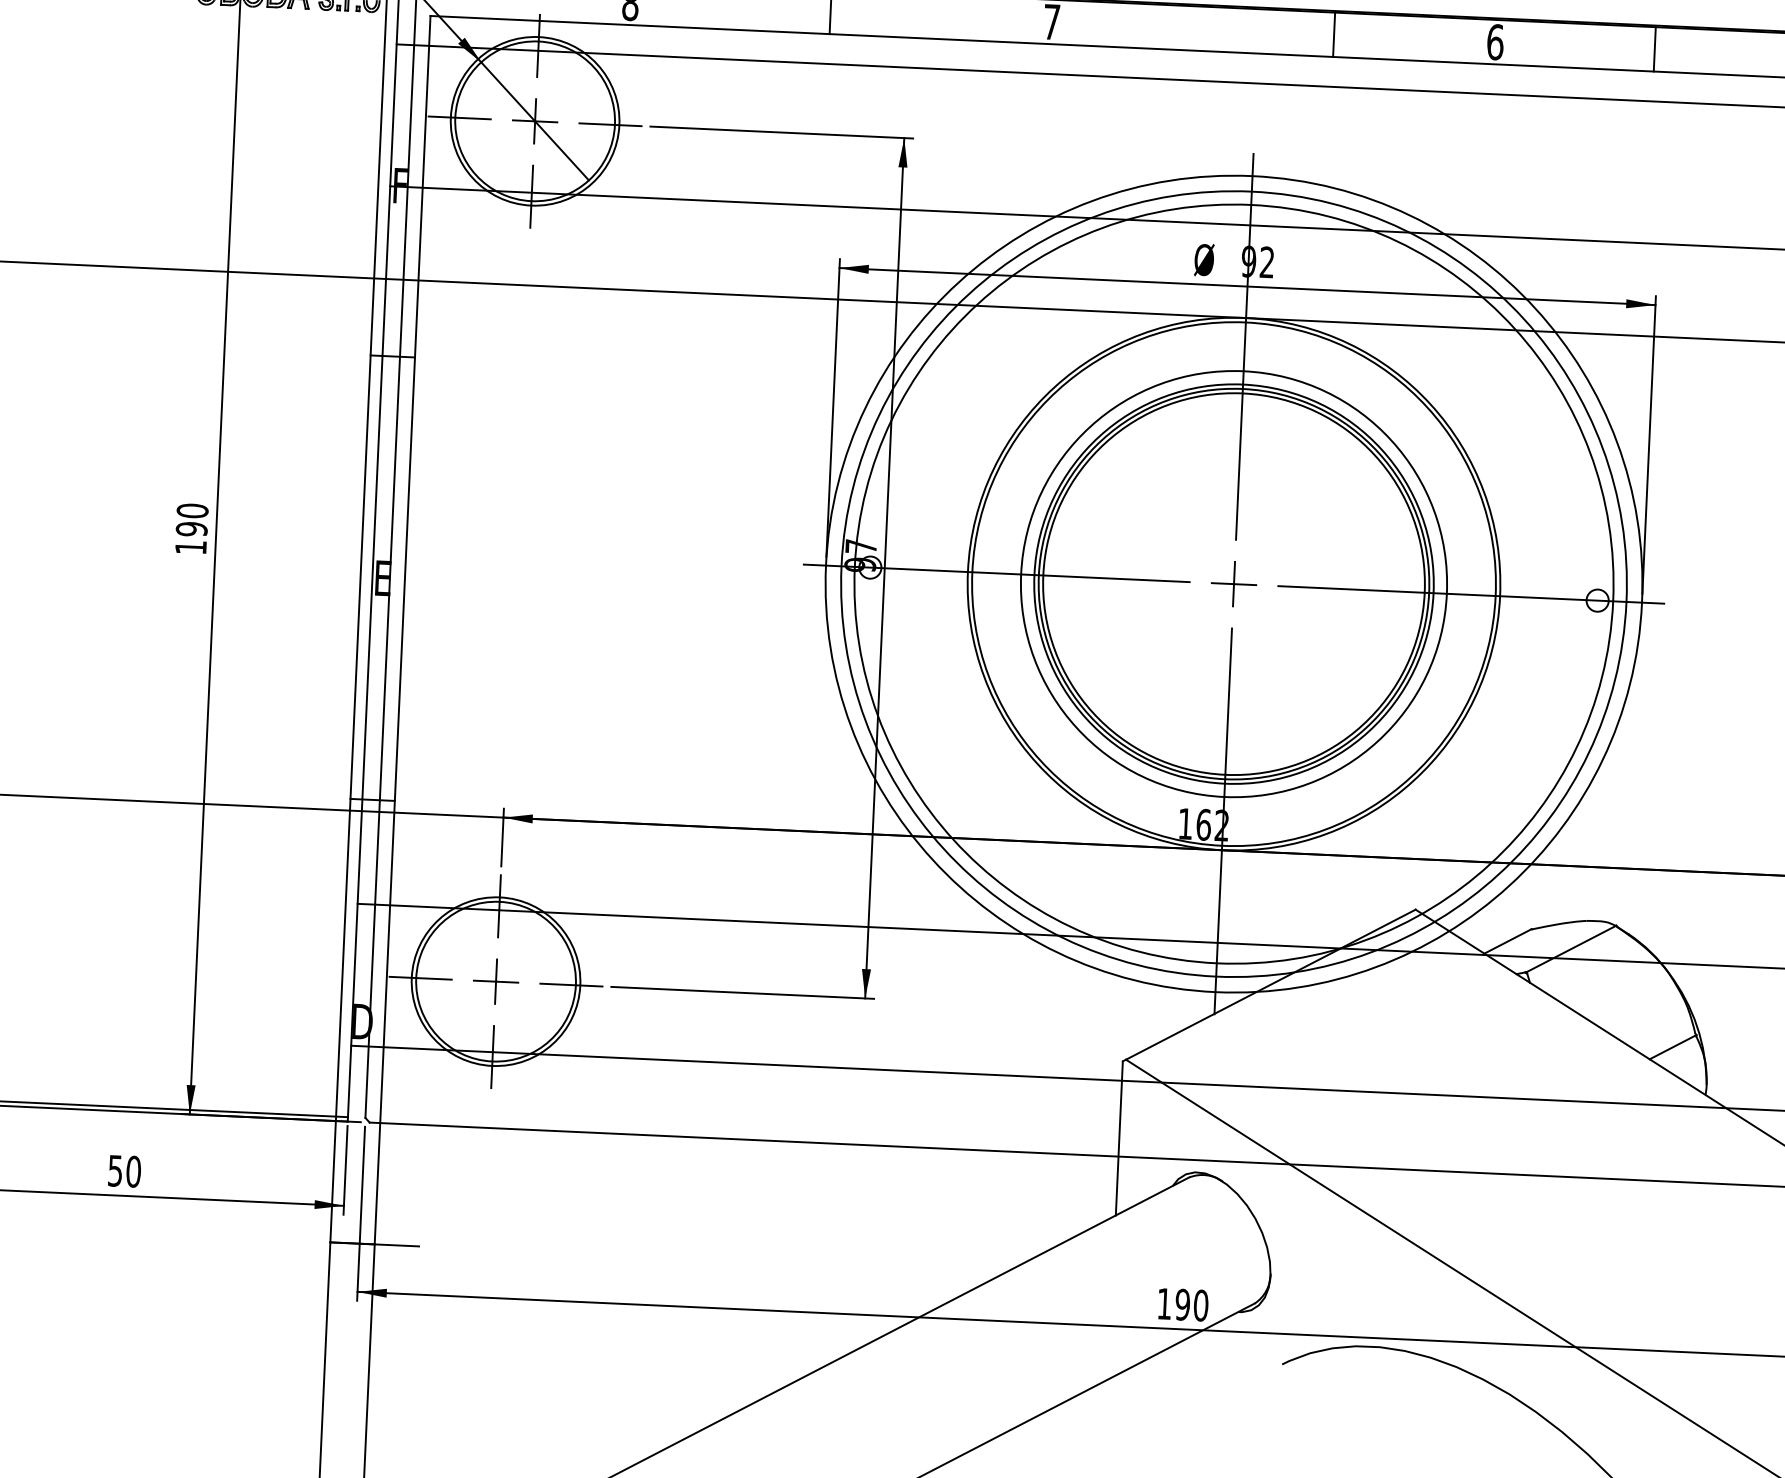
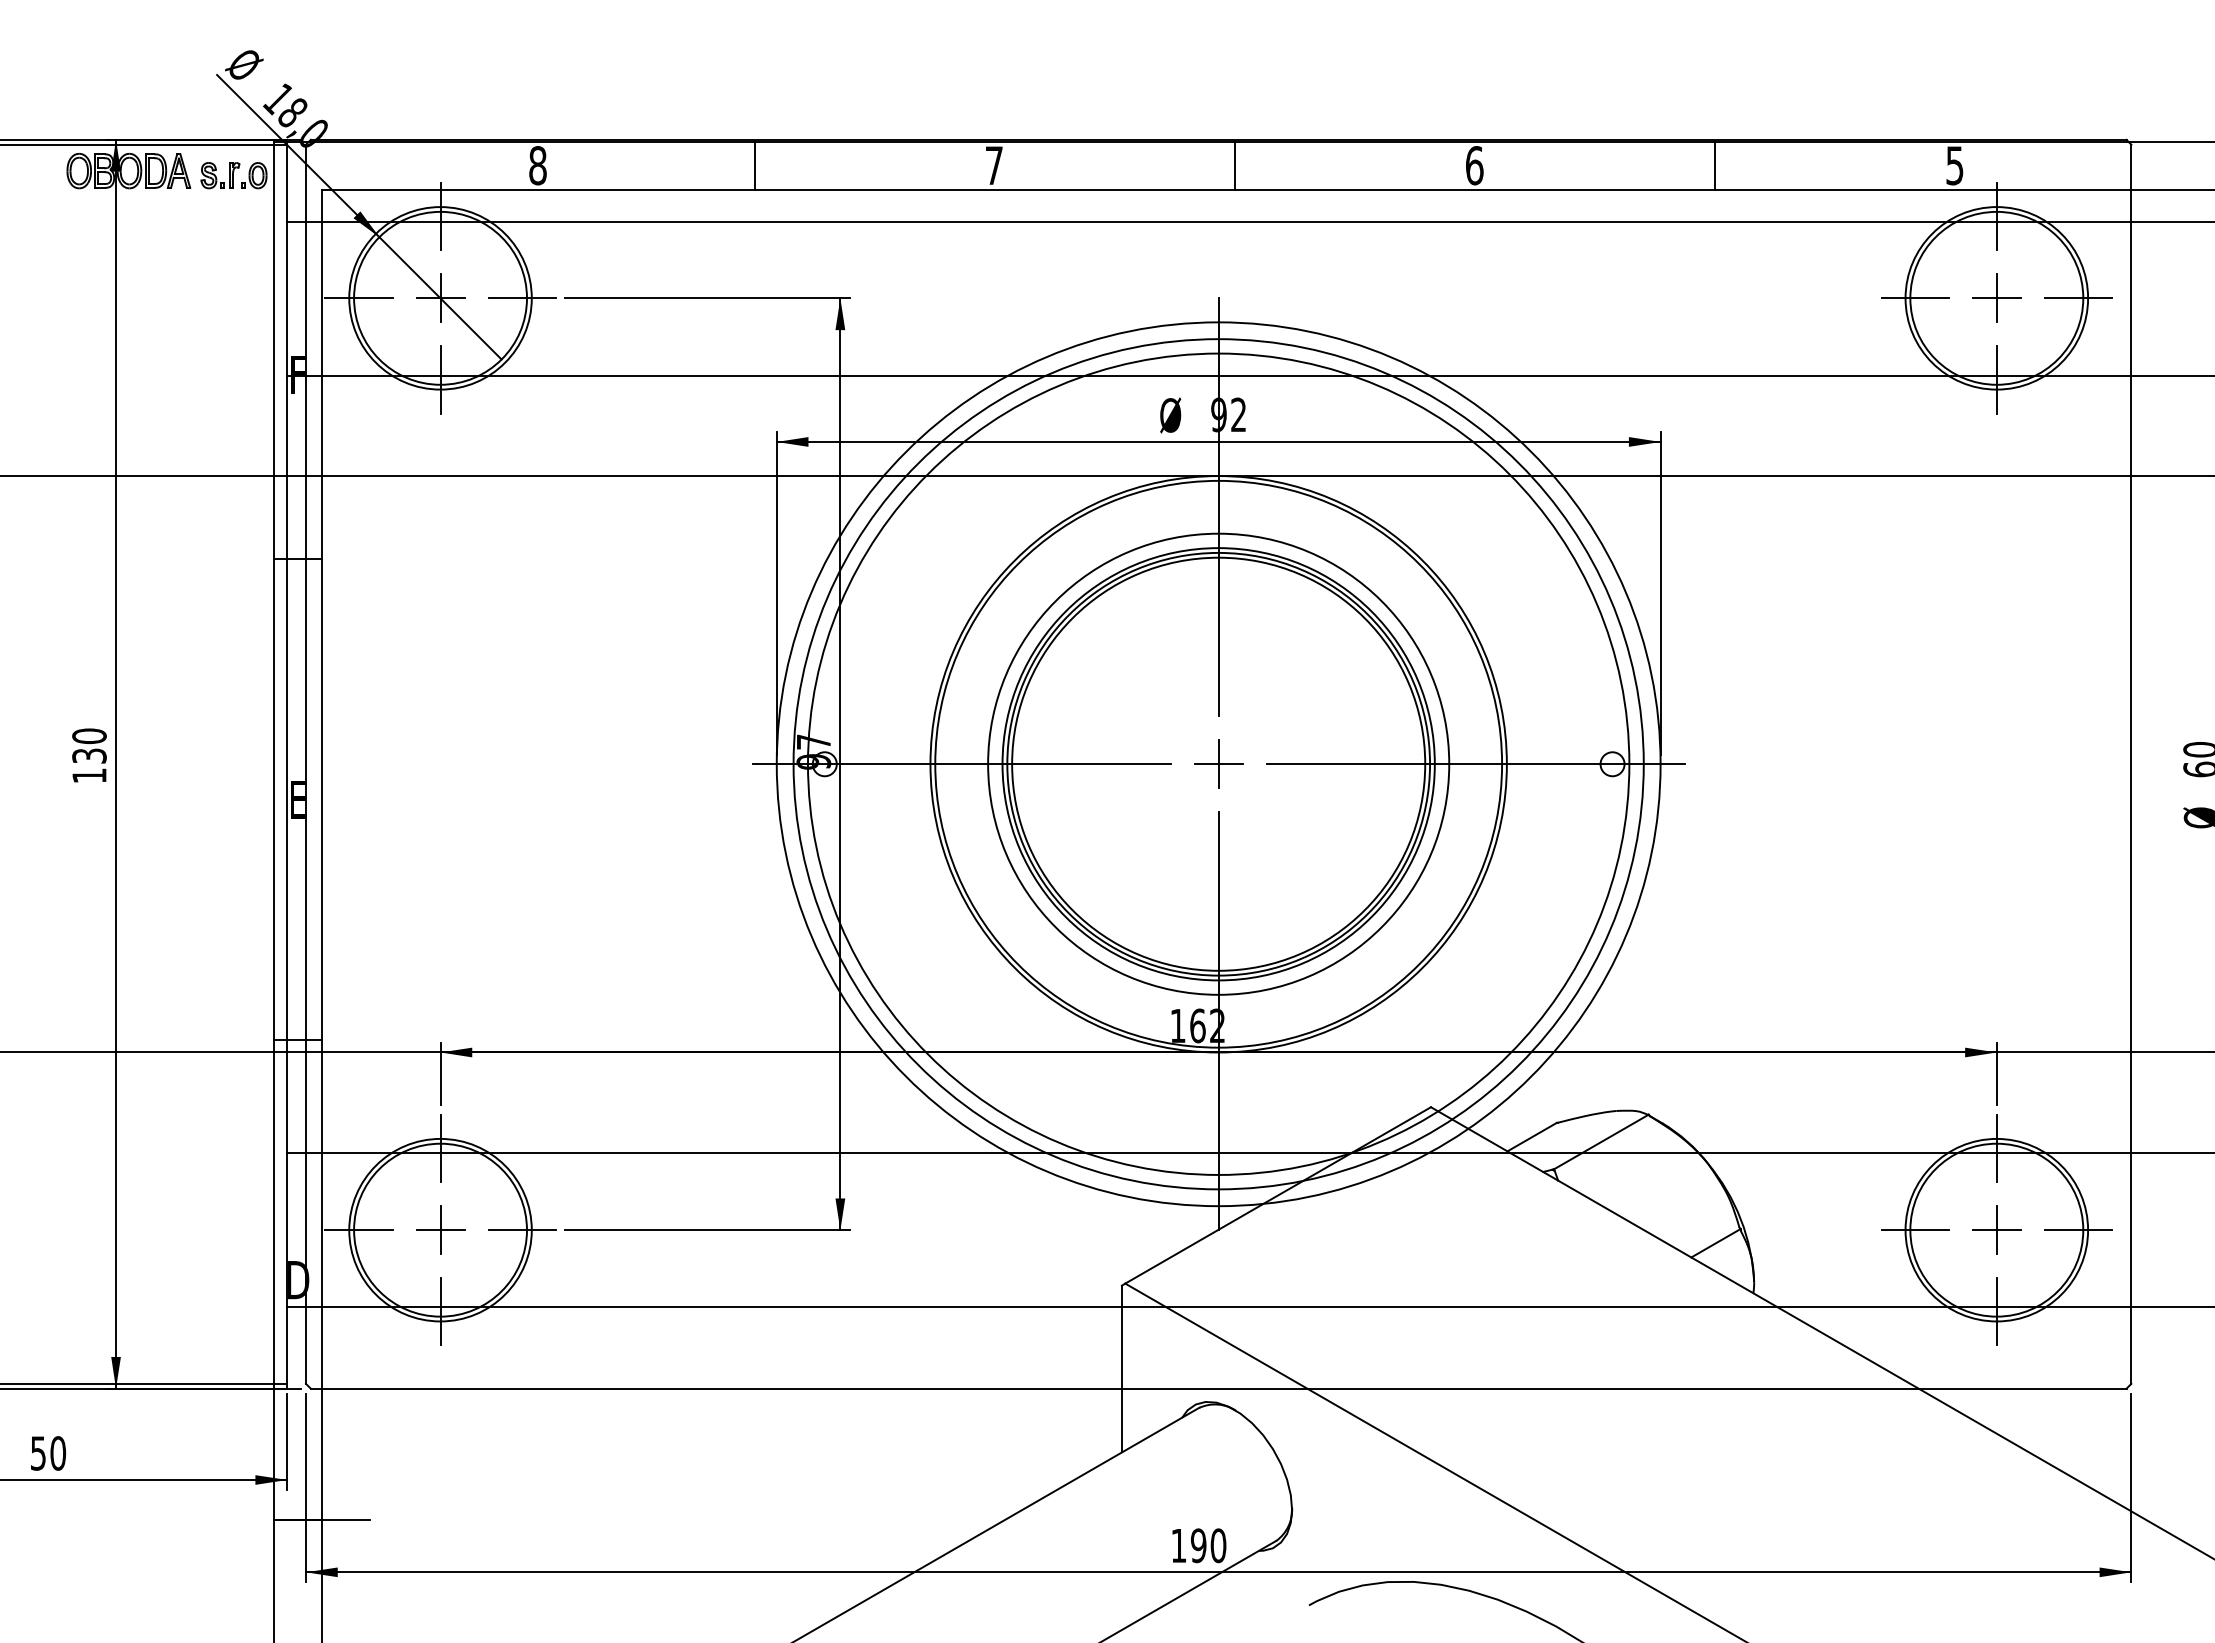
line: (1333, 34) -> (1234, 165), moved
line: (1655, 49) -> (1715, 165), moved
text: (191, 528) -> (89, 755), 190 -> 130

